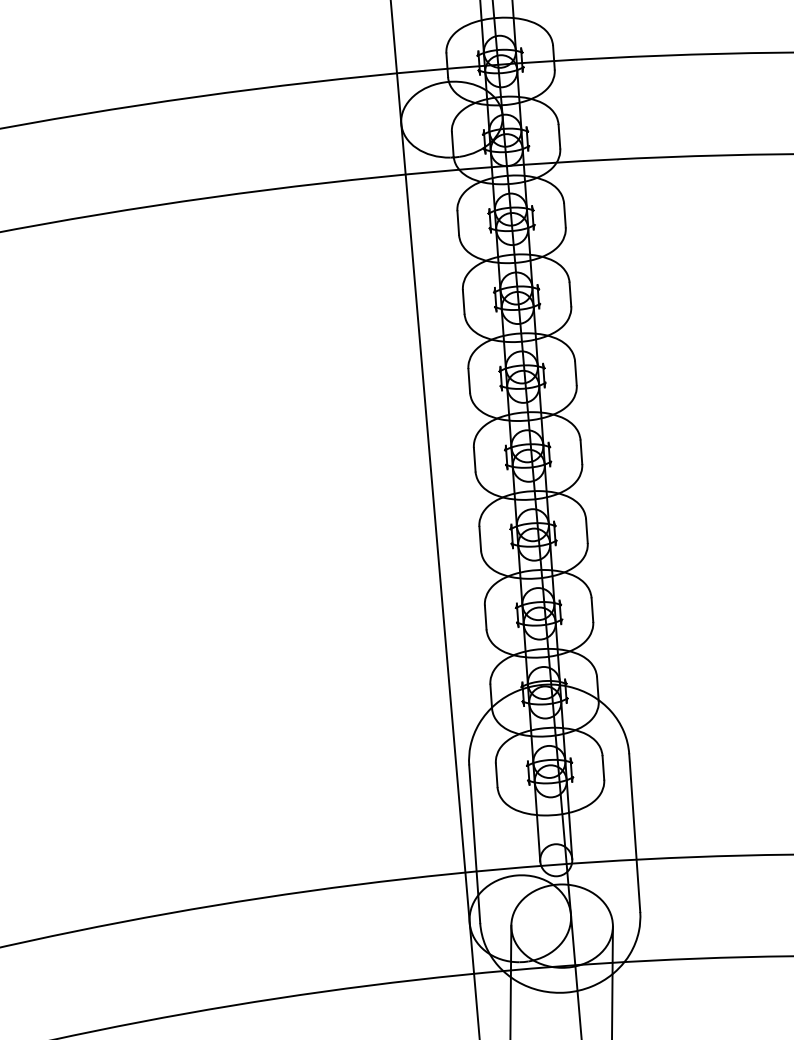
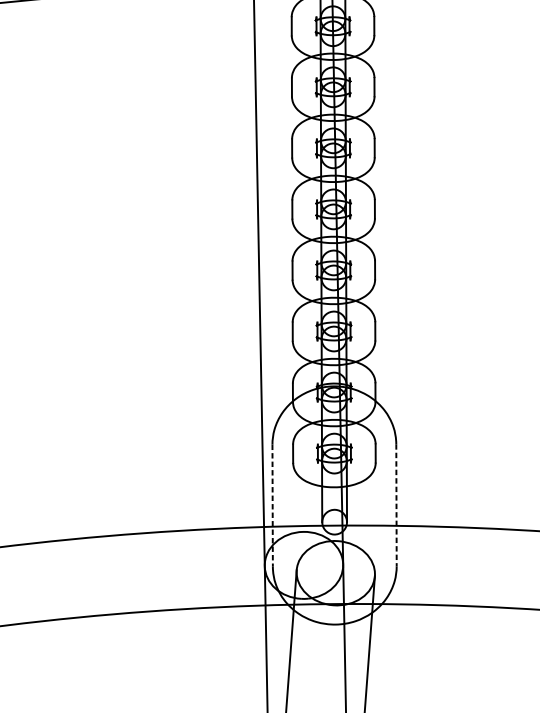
line: (634, 833) -> (396, 505), solid -> dashed
line: (474, 844) -> (272, 505), solid -> dashed

